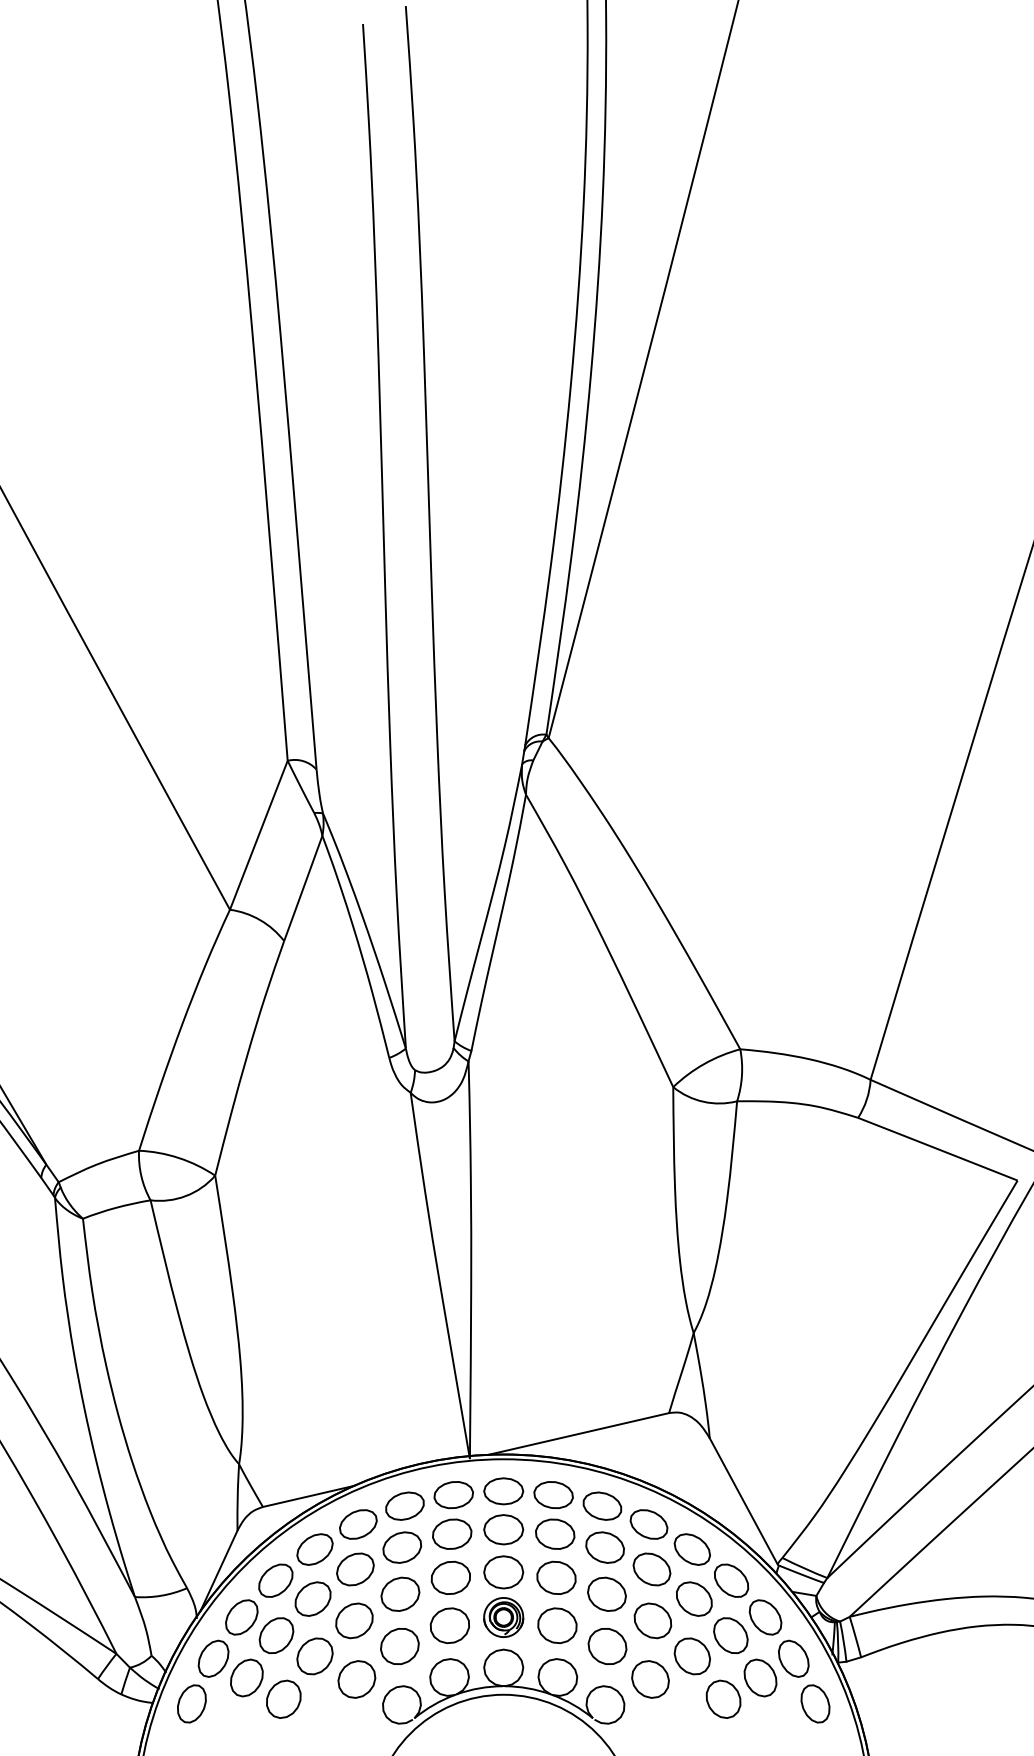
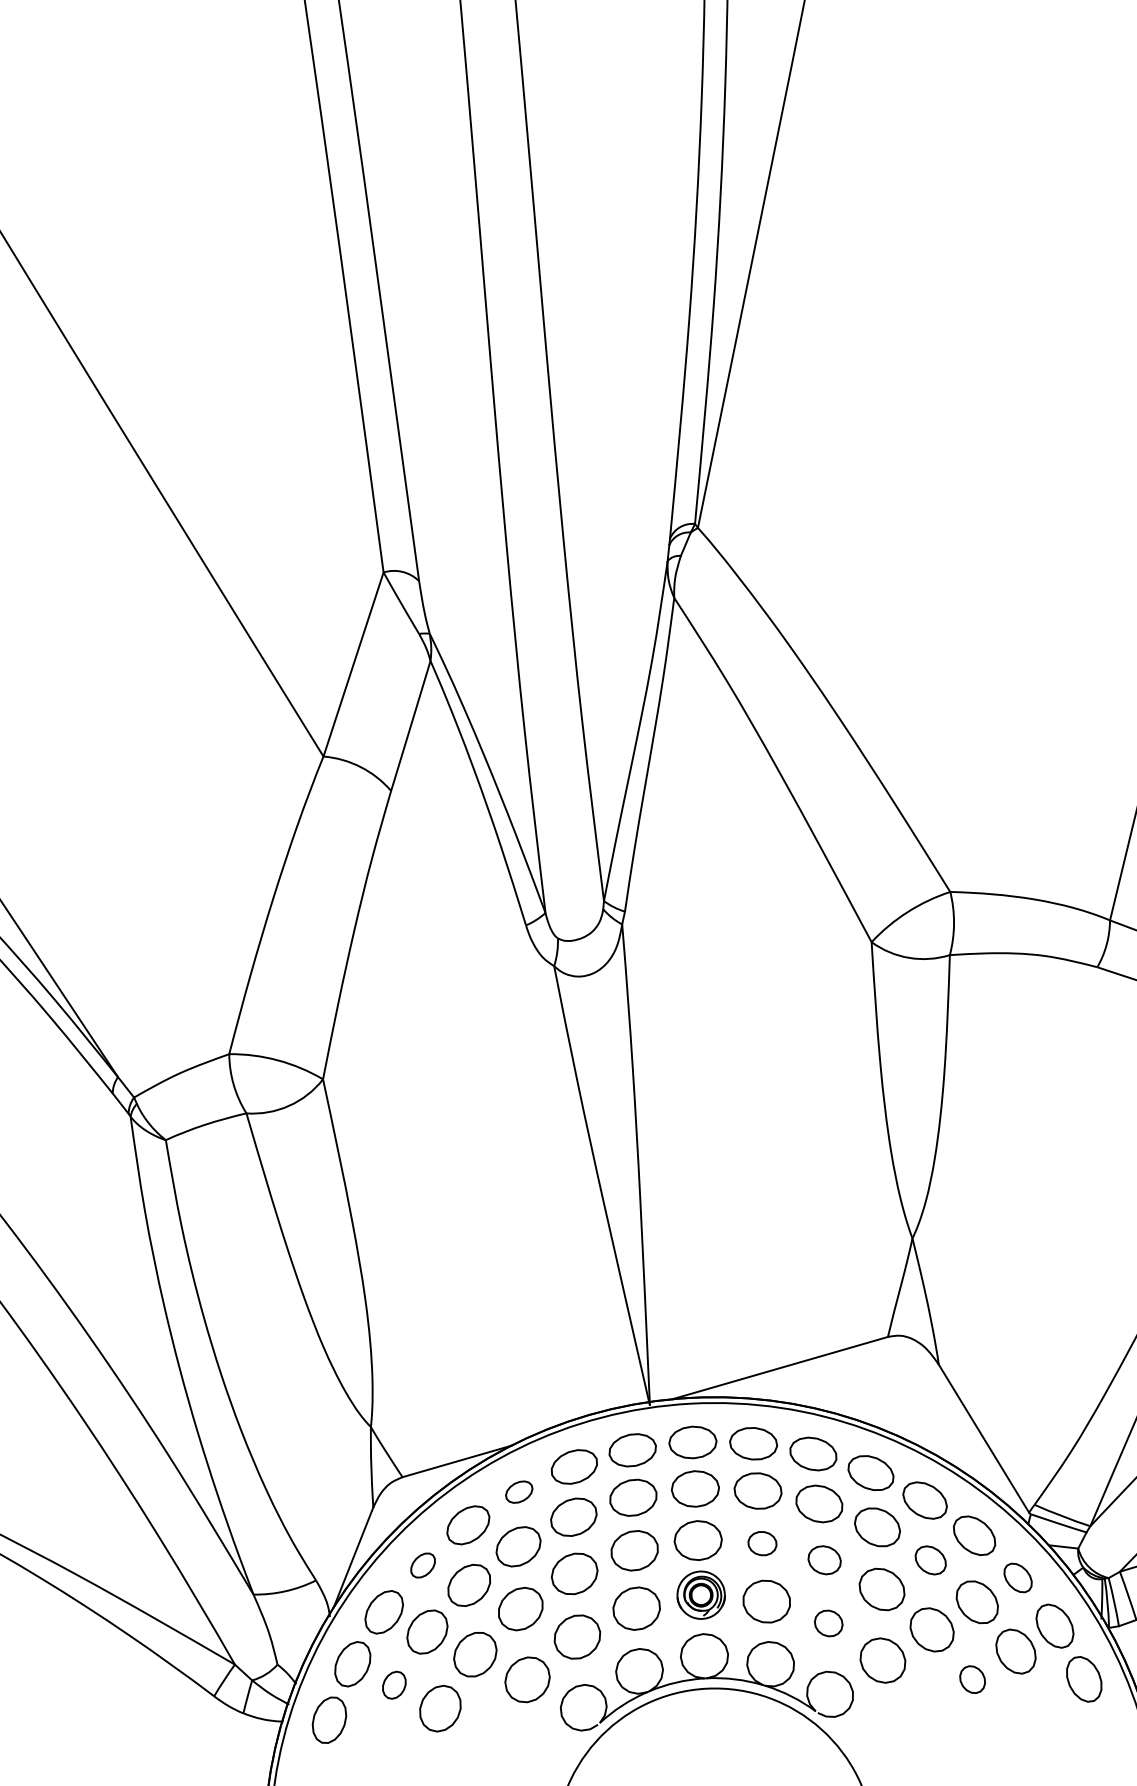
part: (358, 1524) -> (519, 1492), size x0.6
part: (556, 1577) -> (762, 1543), size x0.6
part: (275, 1580) -> (422, 1565), size x0.6
part: (606, 1593) -> (824, 1559), size x0.7
part: (694, 1598) -> (930, 1559), size x0.7
part: (765, 1617) -> (1018, 1578), size x0.7
part: (607, 1646) -> (828, 1623), size x0.6
part: (246, 1677) -> (393, 1684), size x0.6
part: (723, 1698) -> (972, 1678), size x0.6

